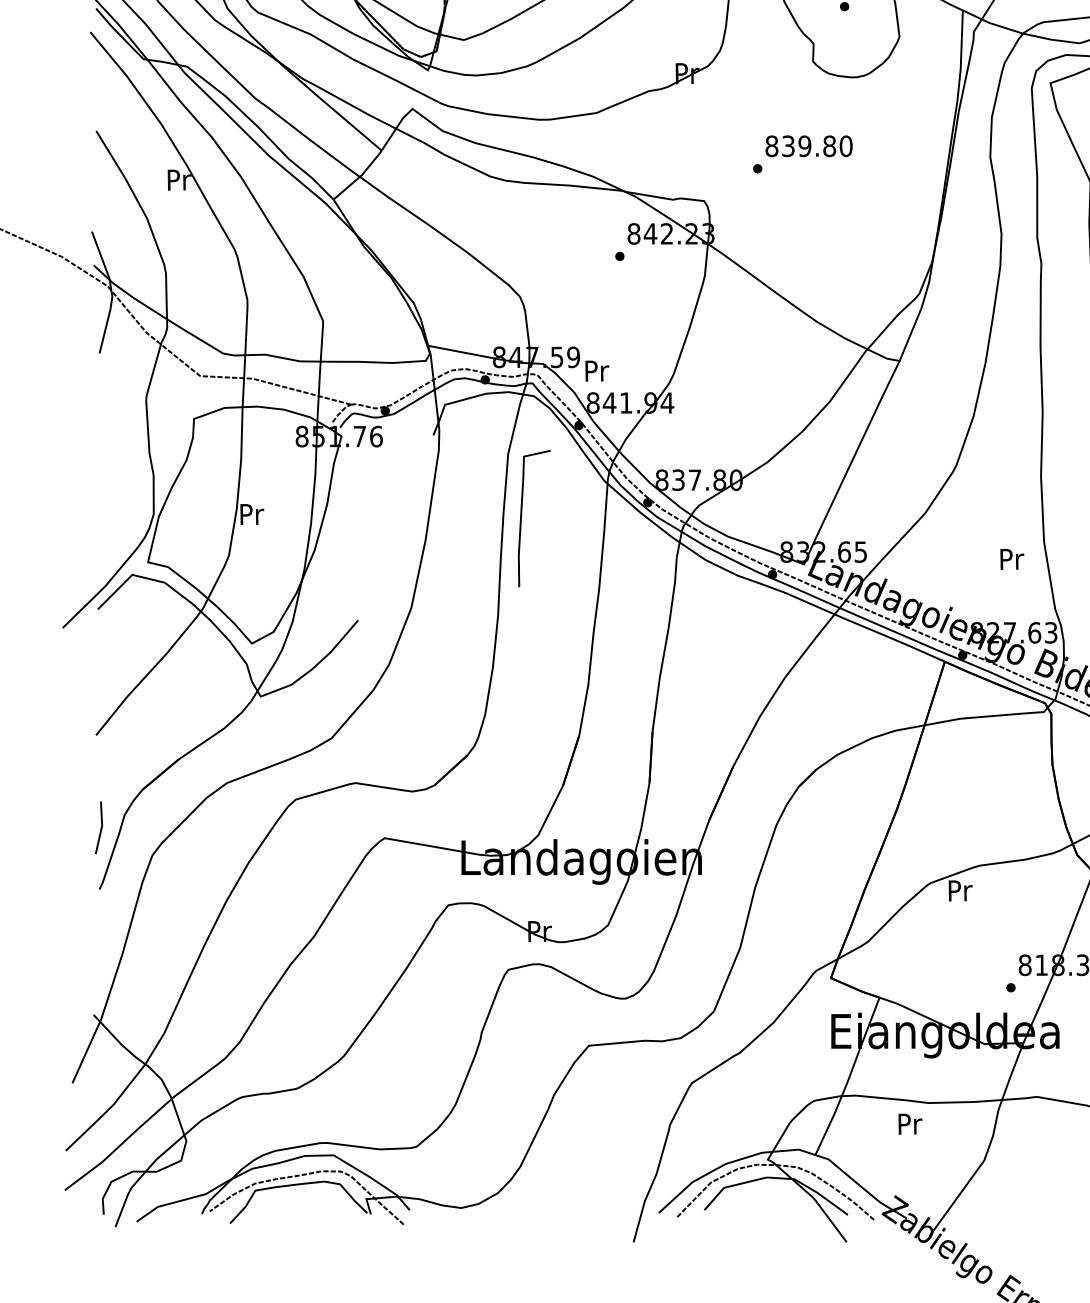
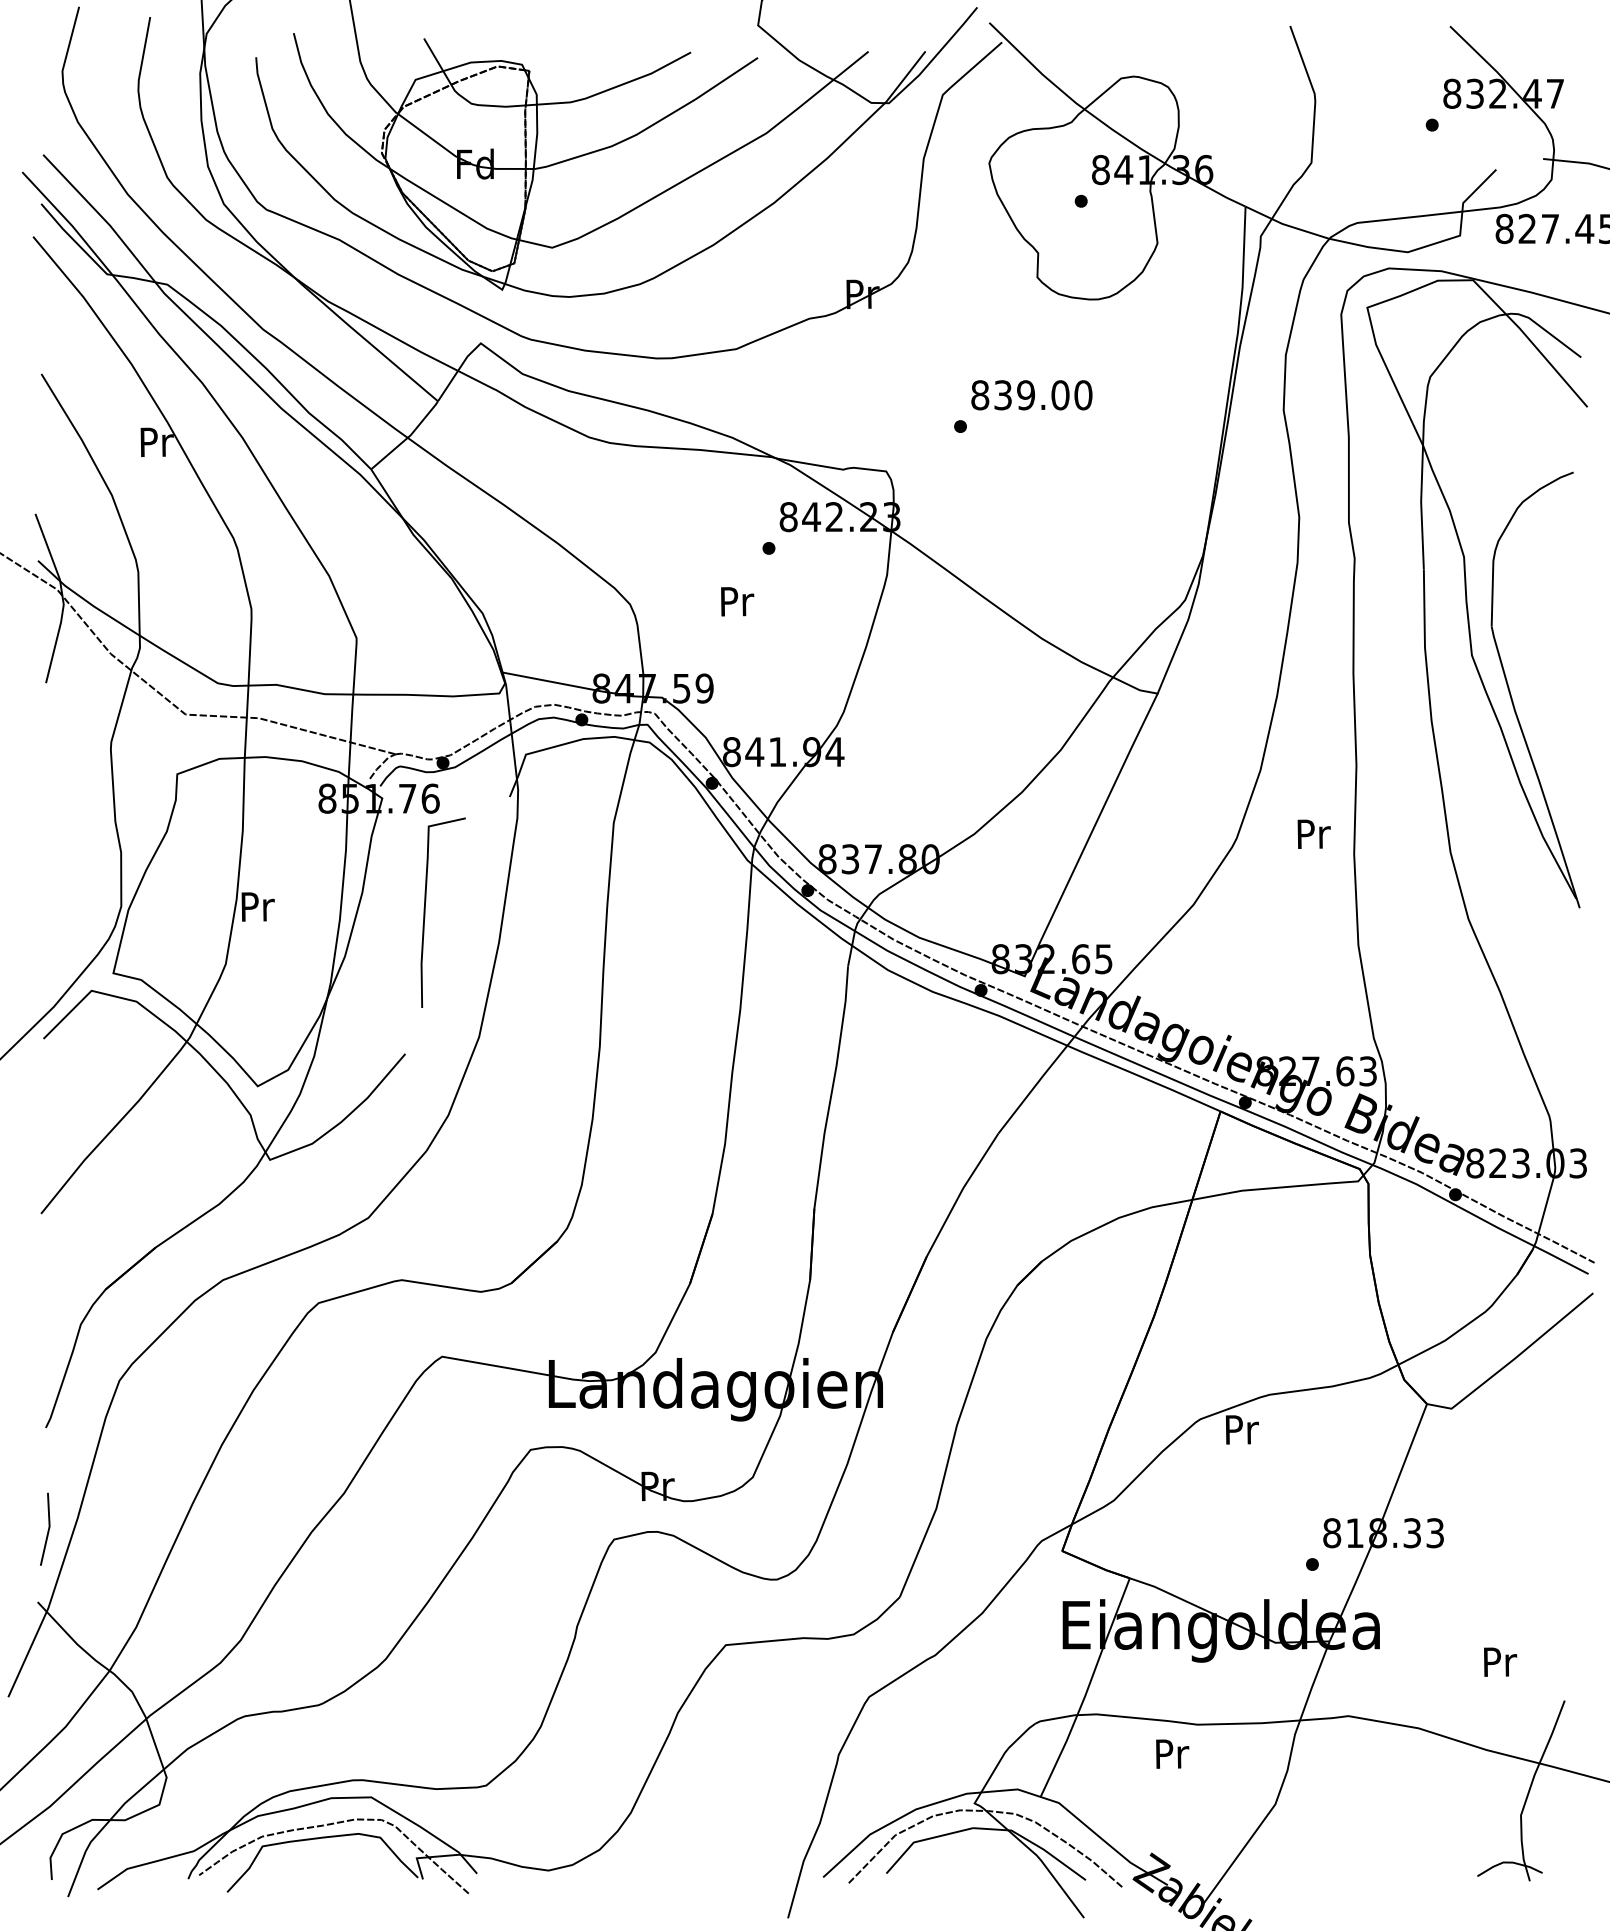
text: (829, 146) -> (1060, 395), 839.80 -> 839.00
text: (597, 370) -> (737, 601), moved
curve: (521, 518) -> (425, 912), moved
text: (1011, 558) -> (1313, 833), moved
line: (100, 828) -> (47, 1530), moved

